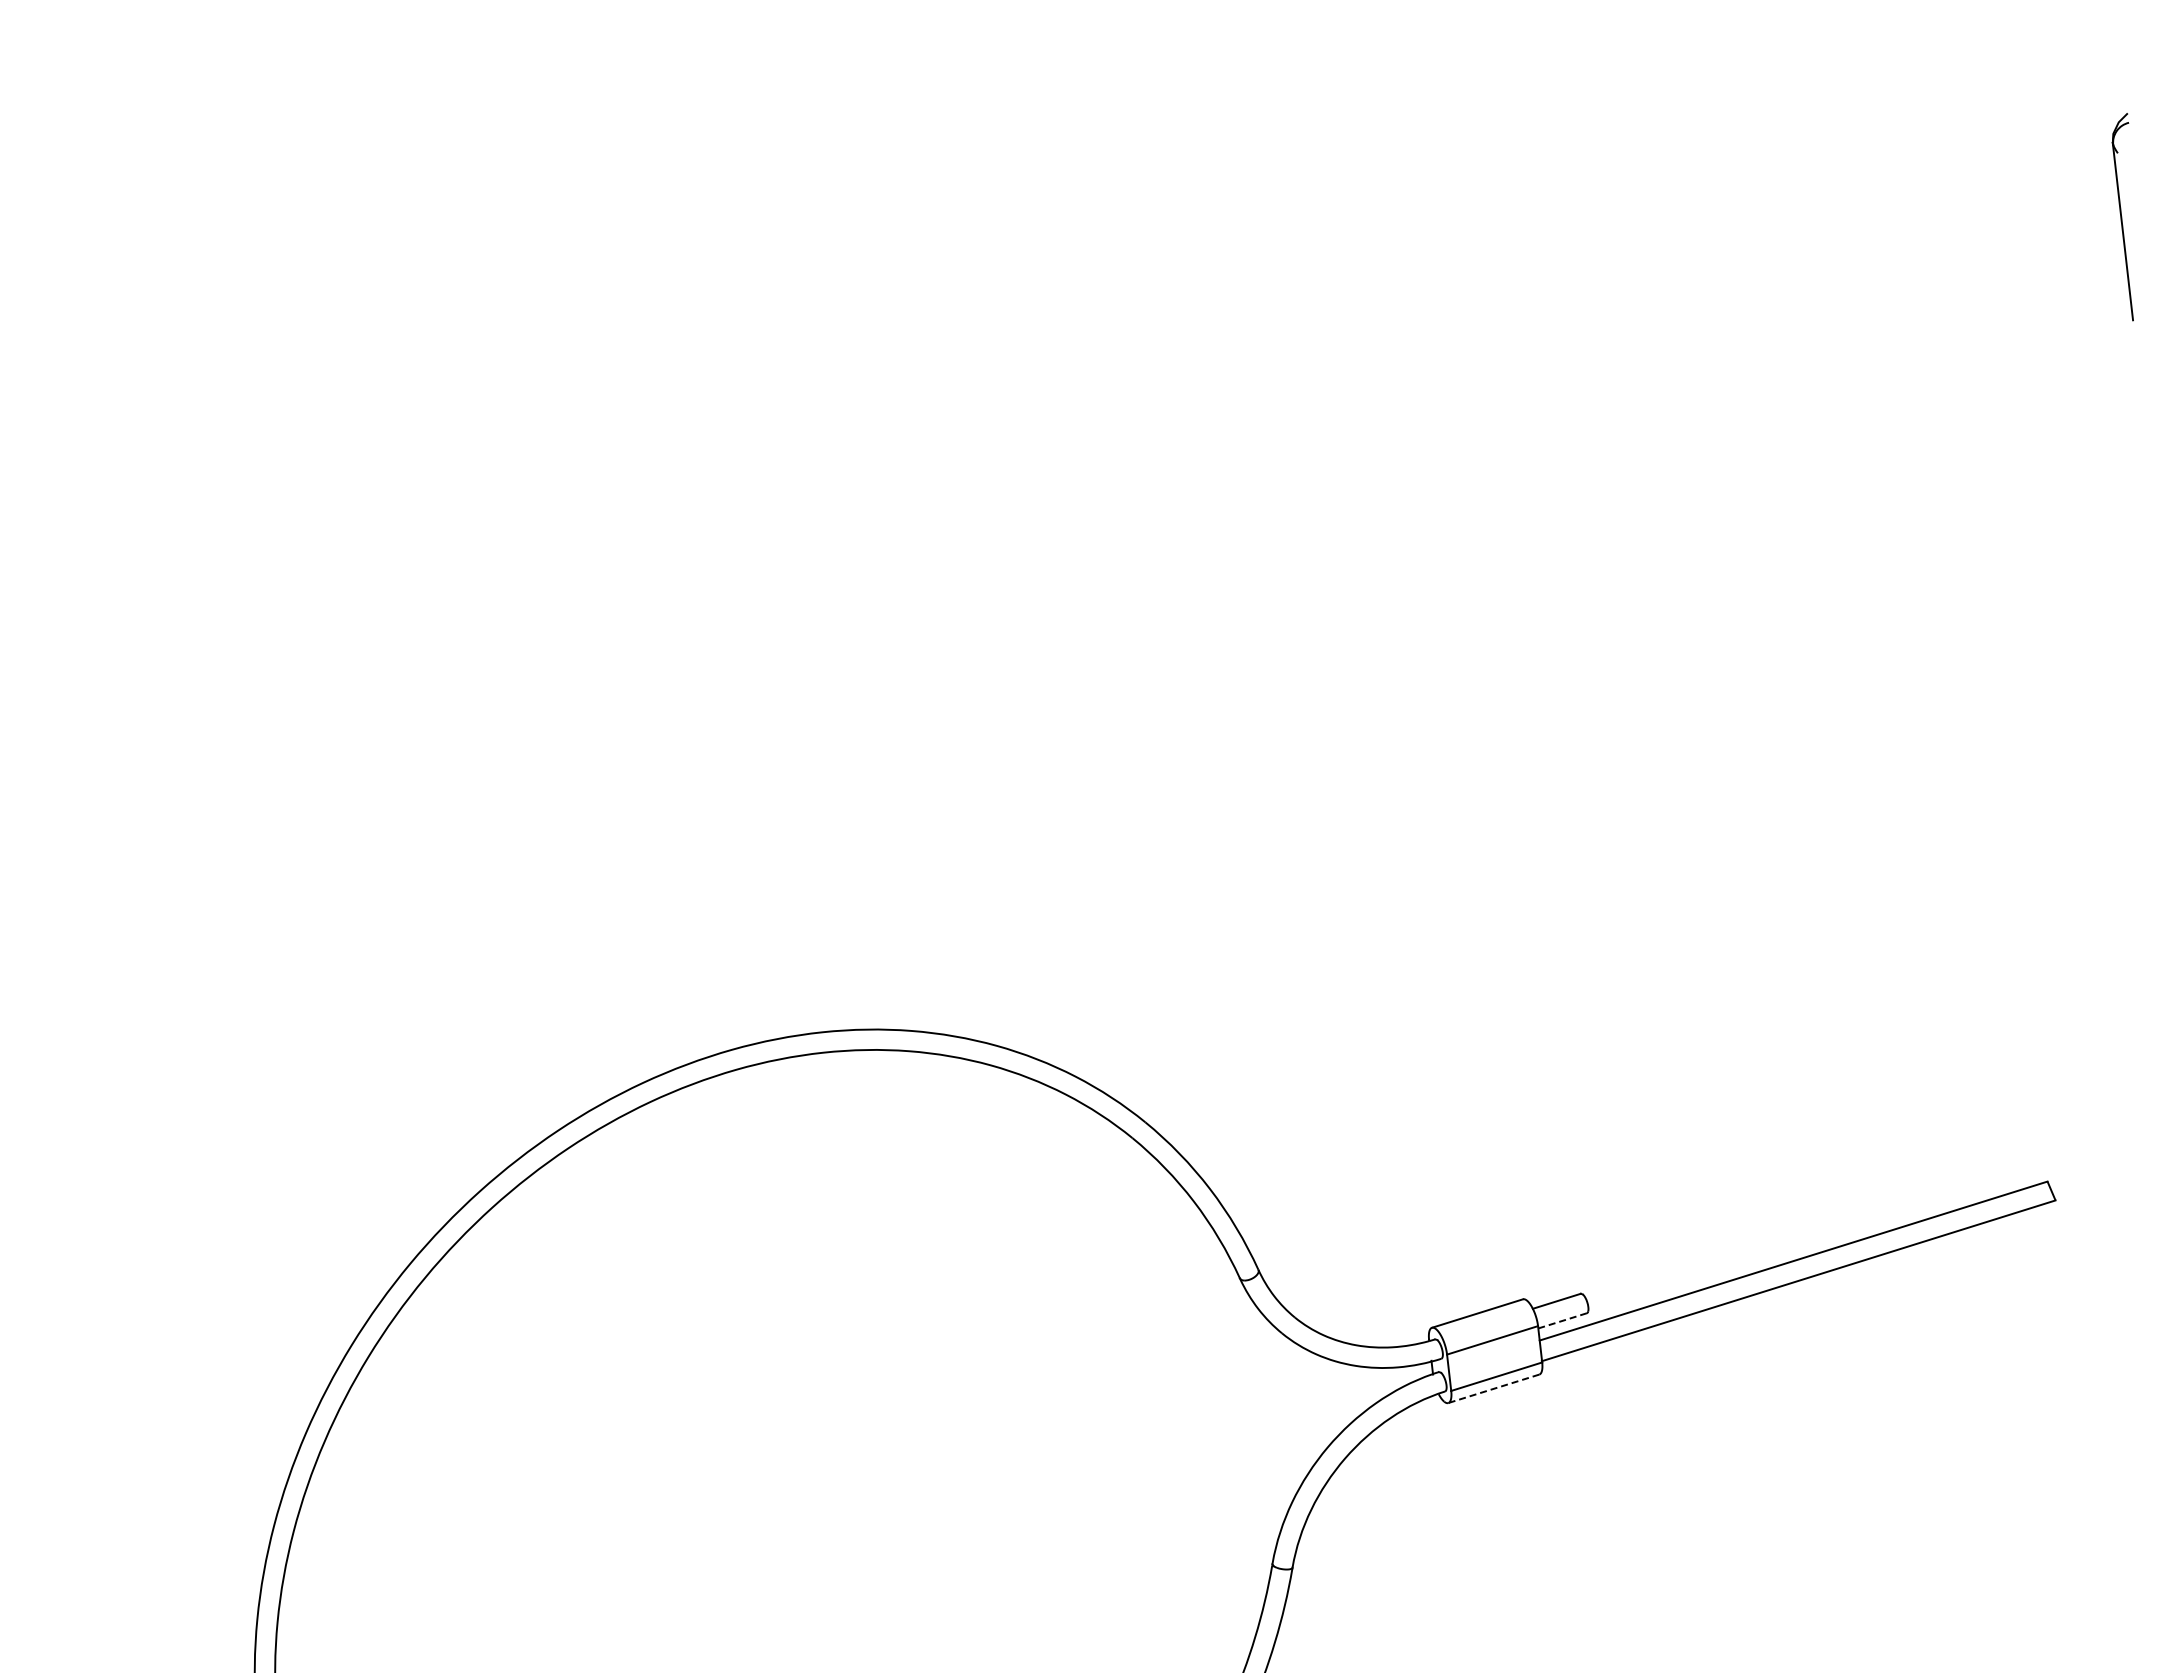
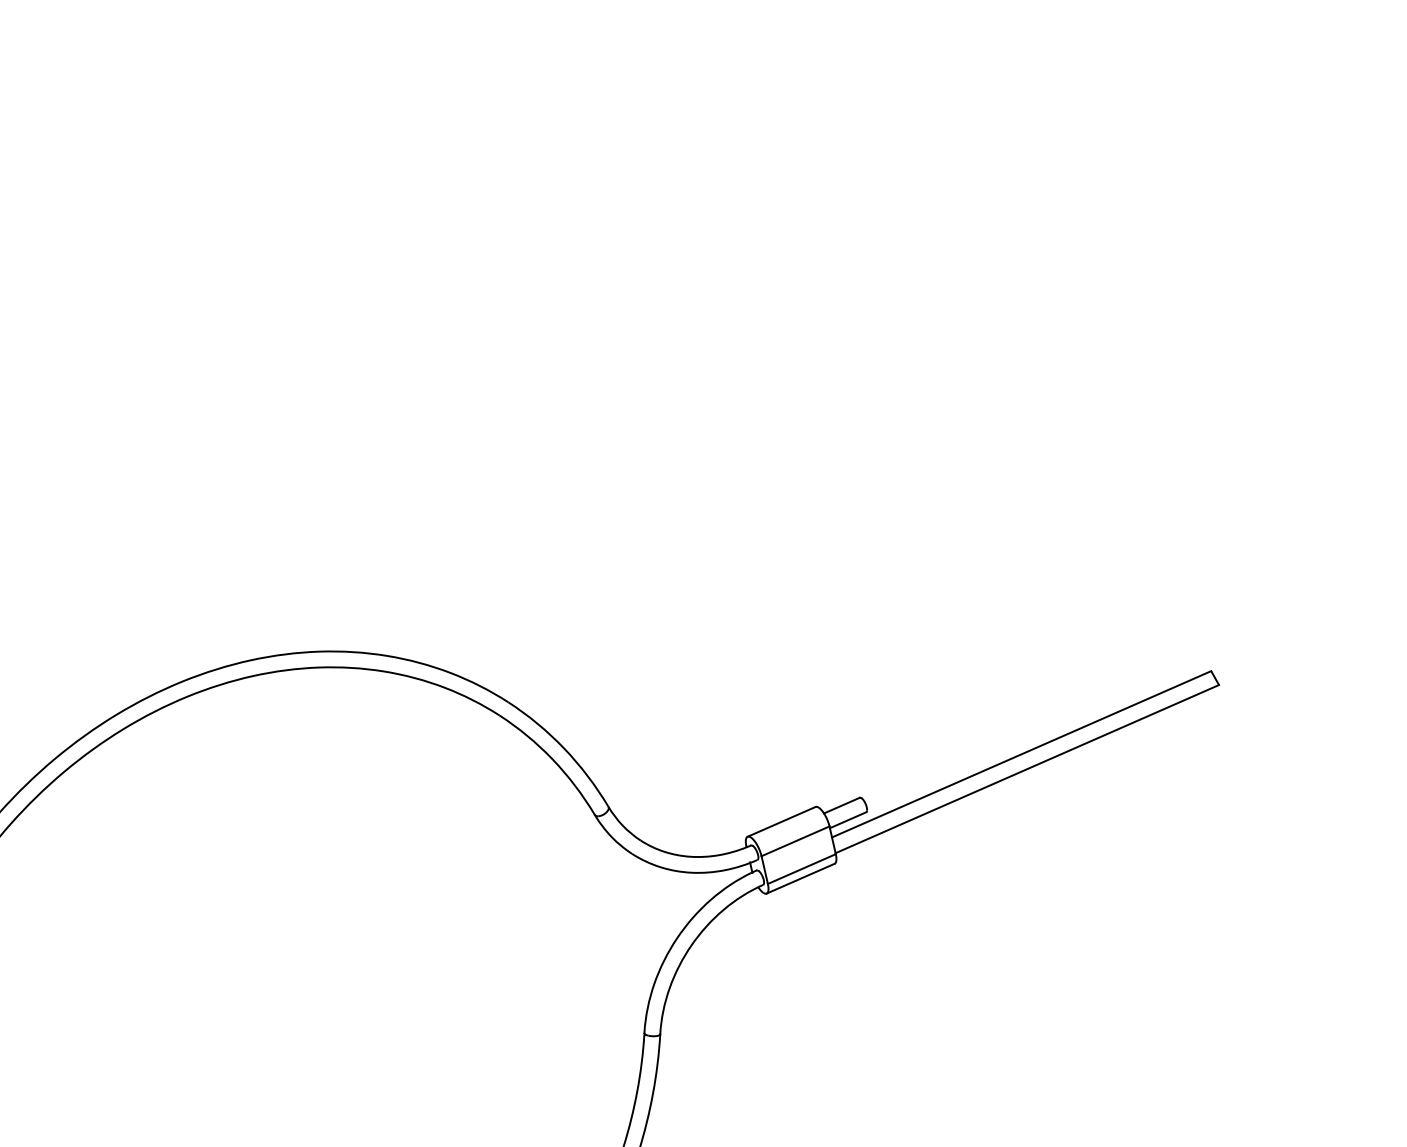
line: (1562, 1321) -> (848, 820), dashed -> solid
line: (1493, 1388) -> (800, 878), dashed -> solid

